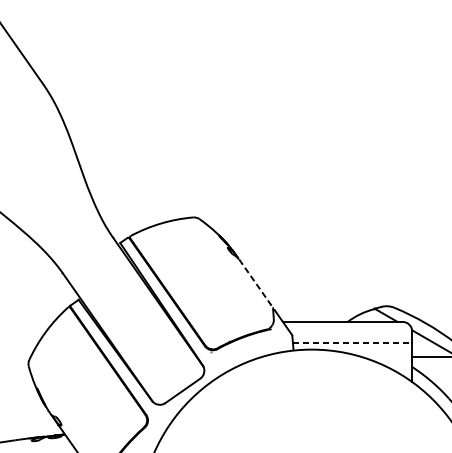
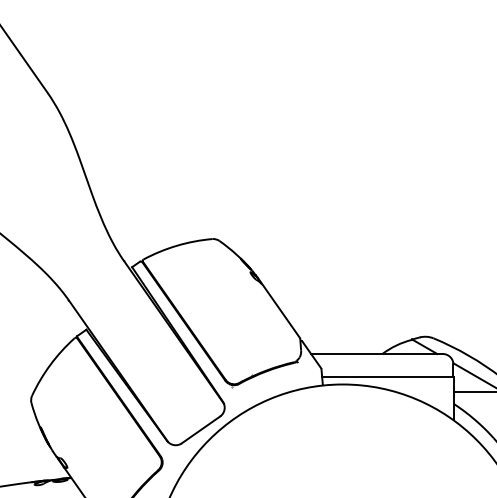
line: (255, 284) -> (281, 312), dashed -> solid
line: (352, 343) -> (387, 377), dashed -> solid

